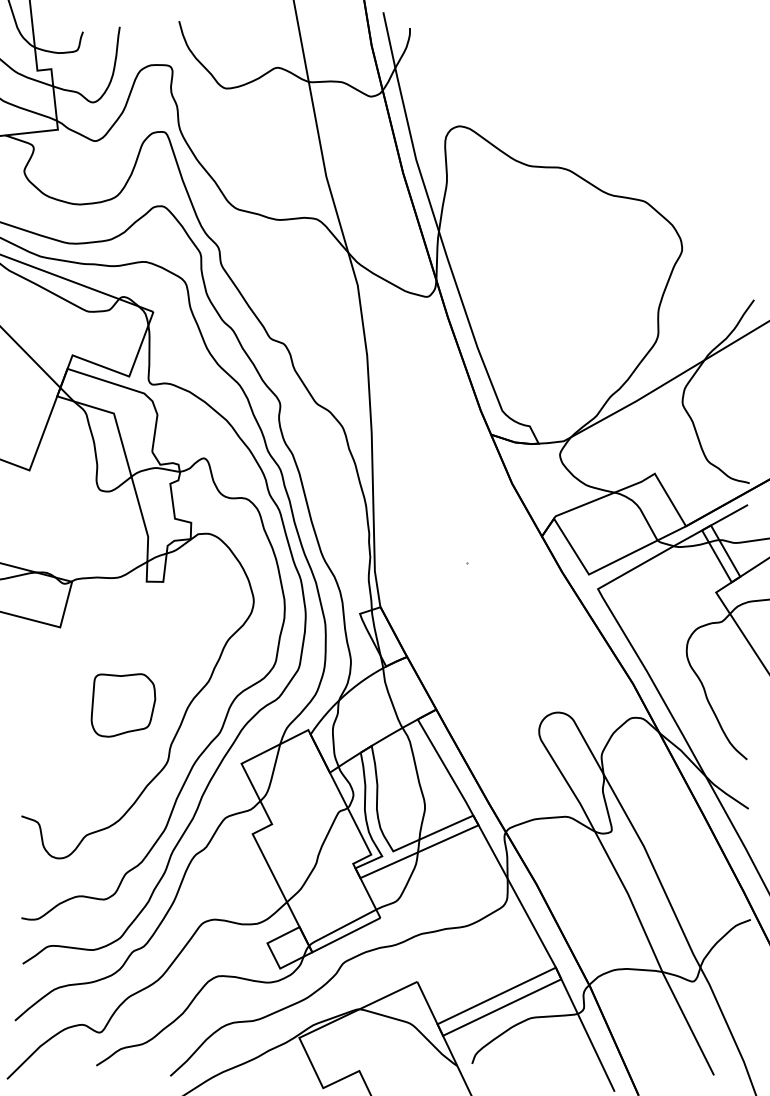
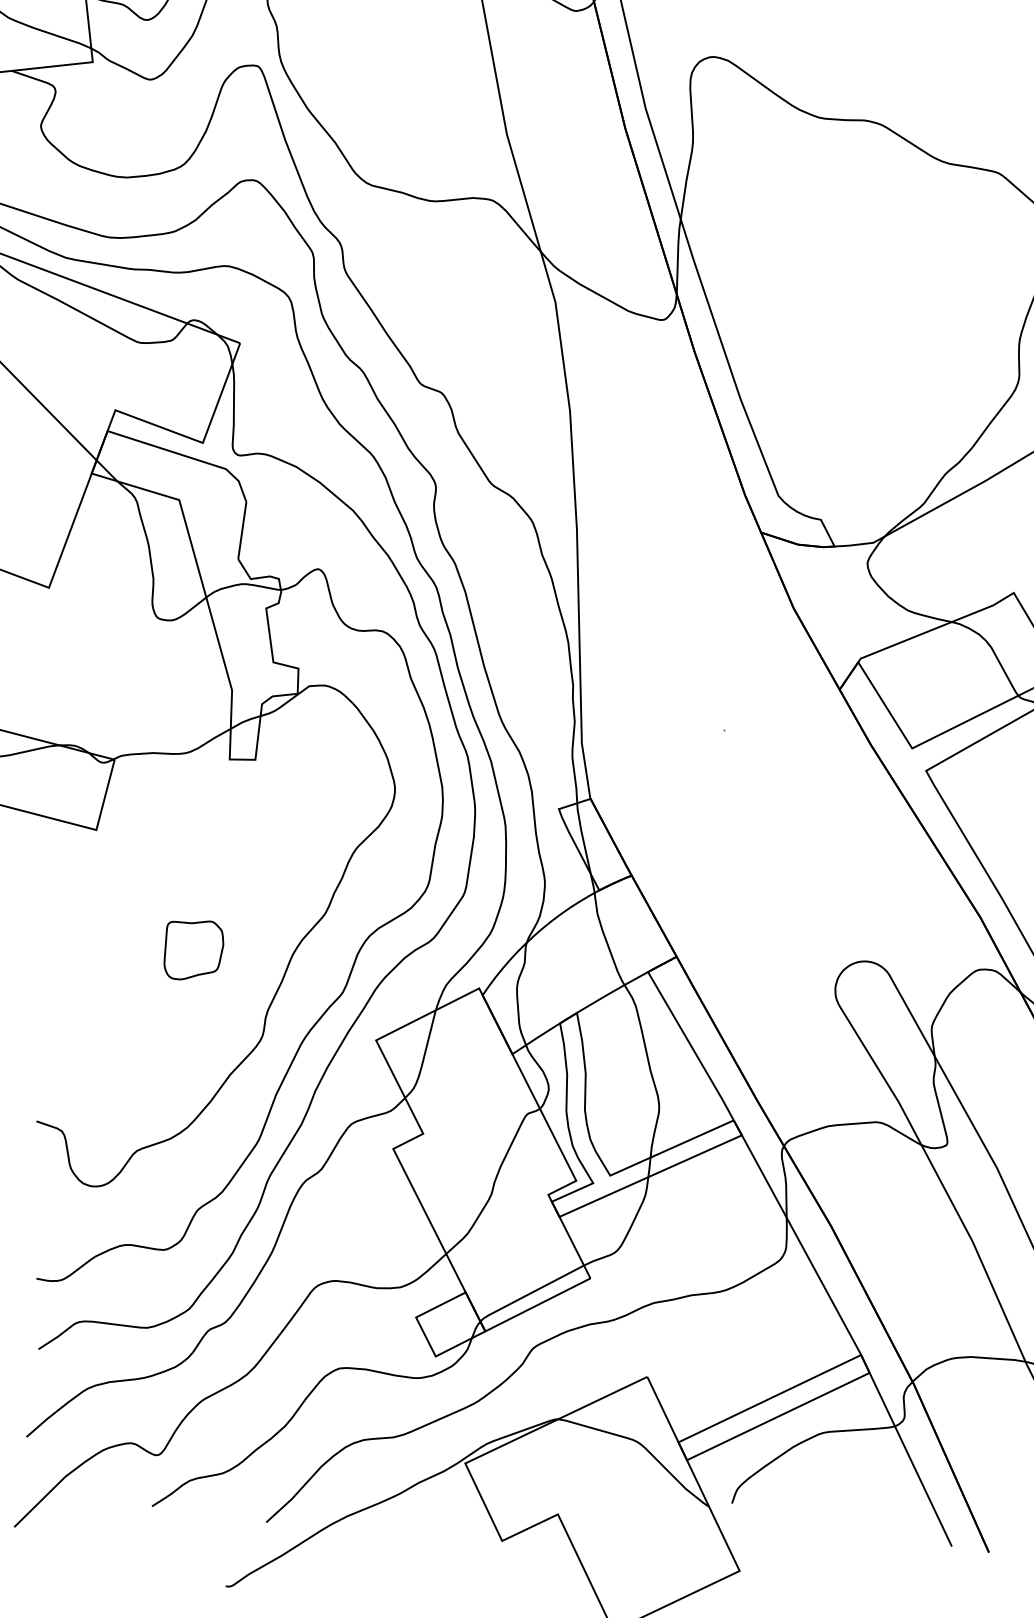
part: (123, 705) -> (193, 950), size x0.6

